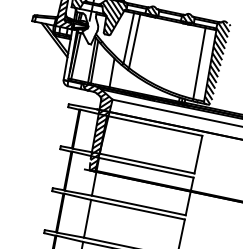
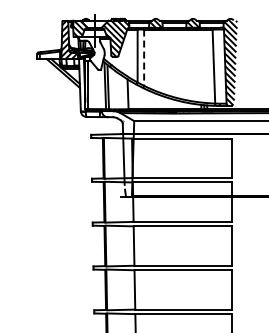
line: (134, 42) -> (144, 58), solid -> dashed
hatch: (90, 128) -> (118, 154), removed

